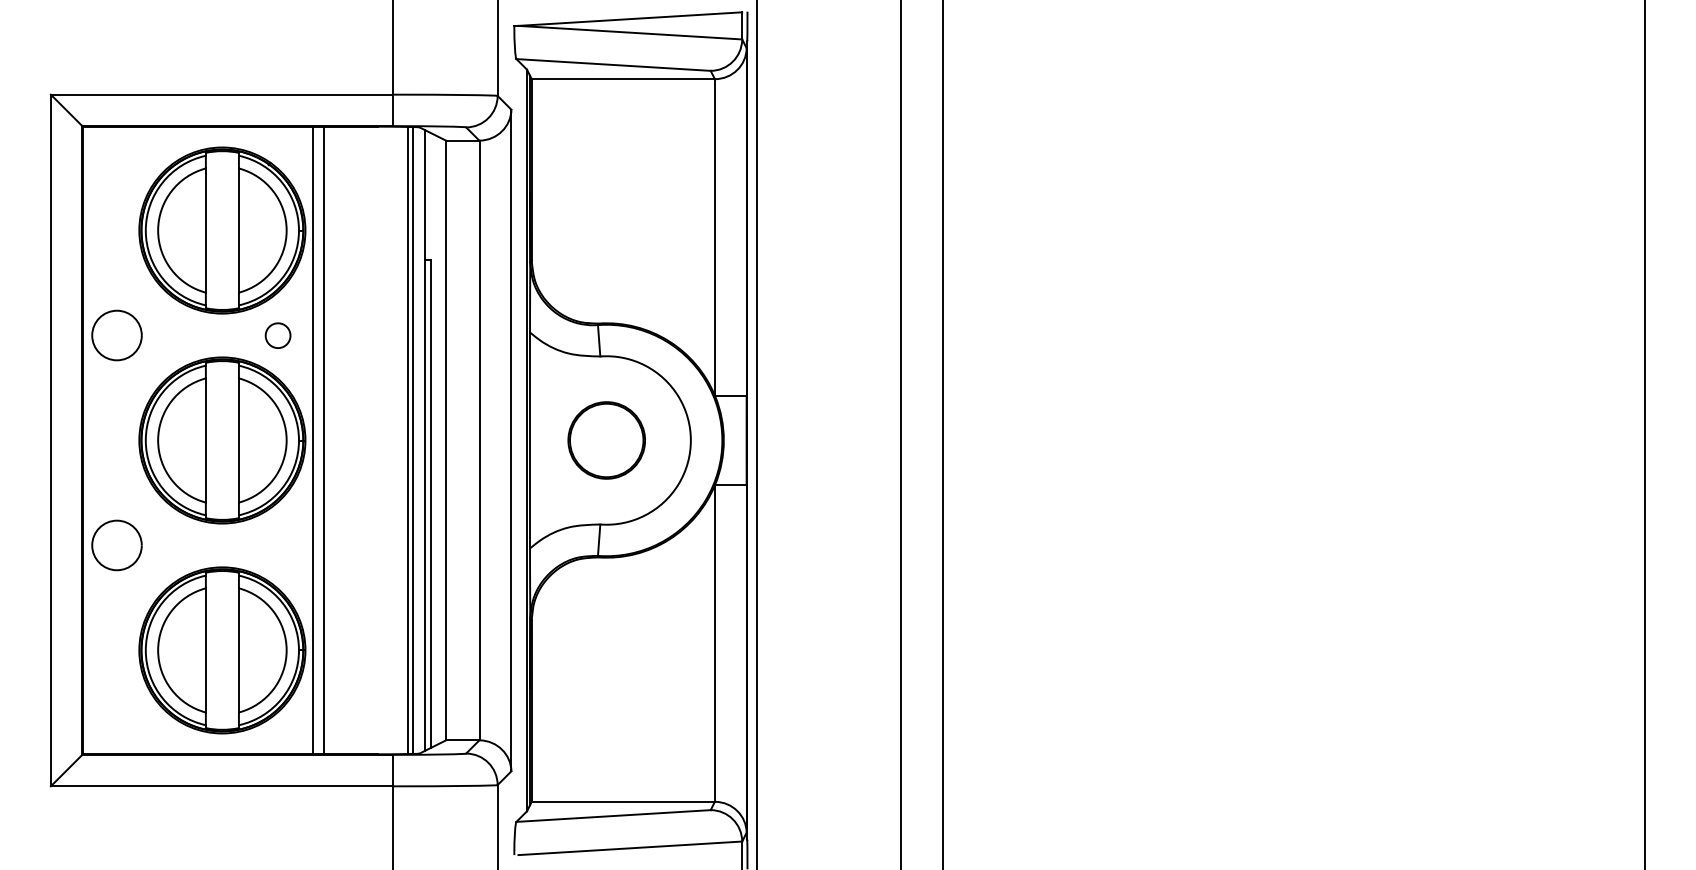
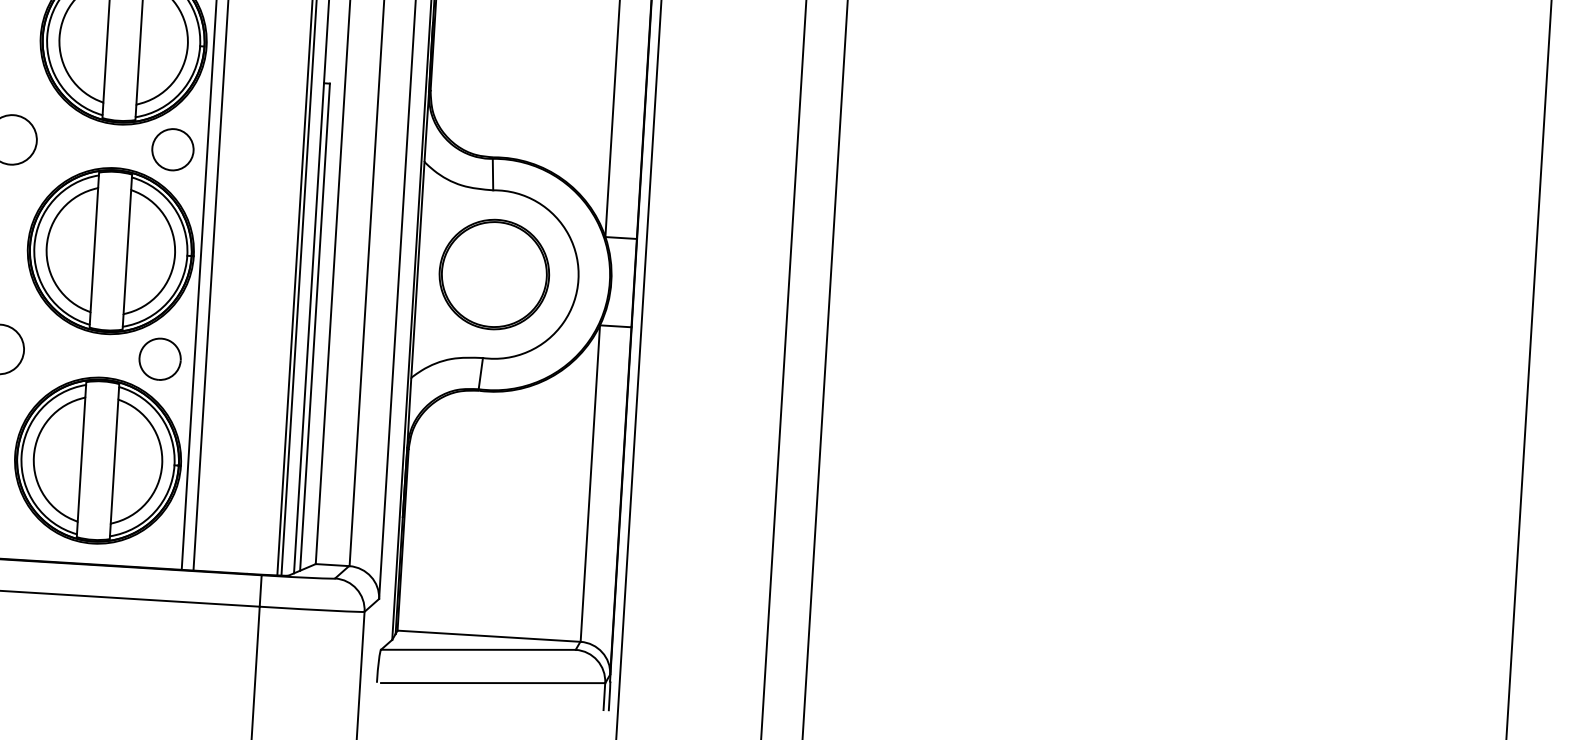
circle: (277, 335) -> (172, 149), size x1.67
part: (606, 440) -> (494, 274), size x1.43
part: (277, 544) -> (159, 358), added

